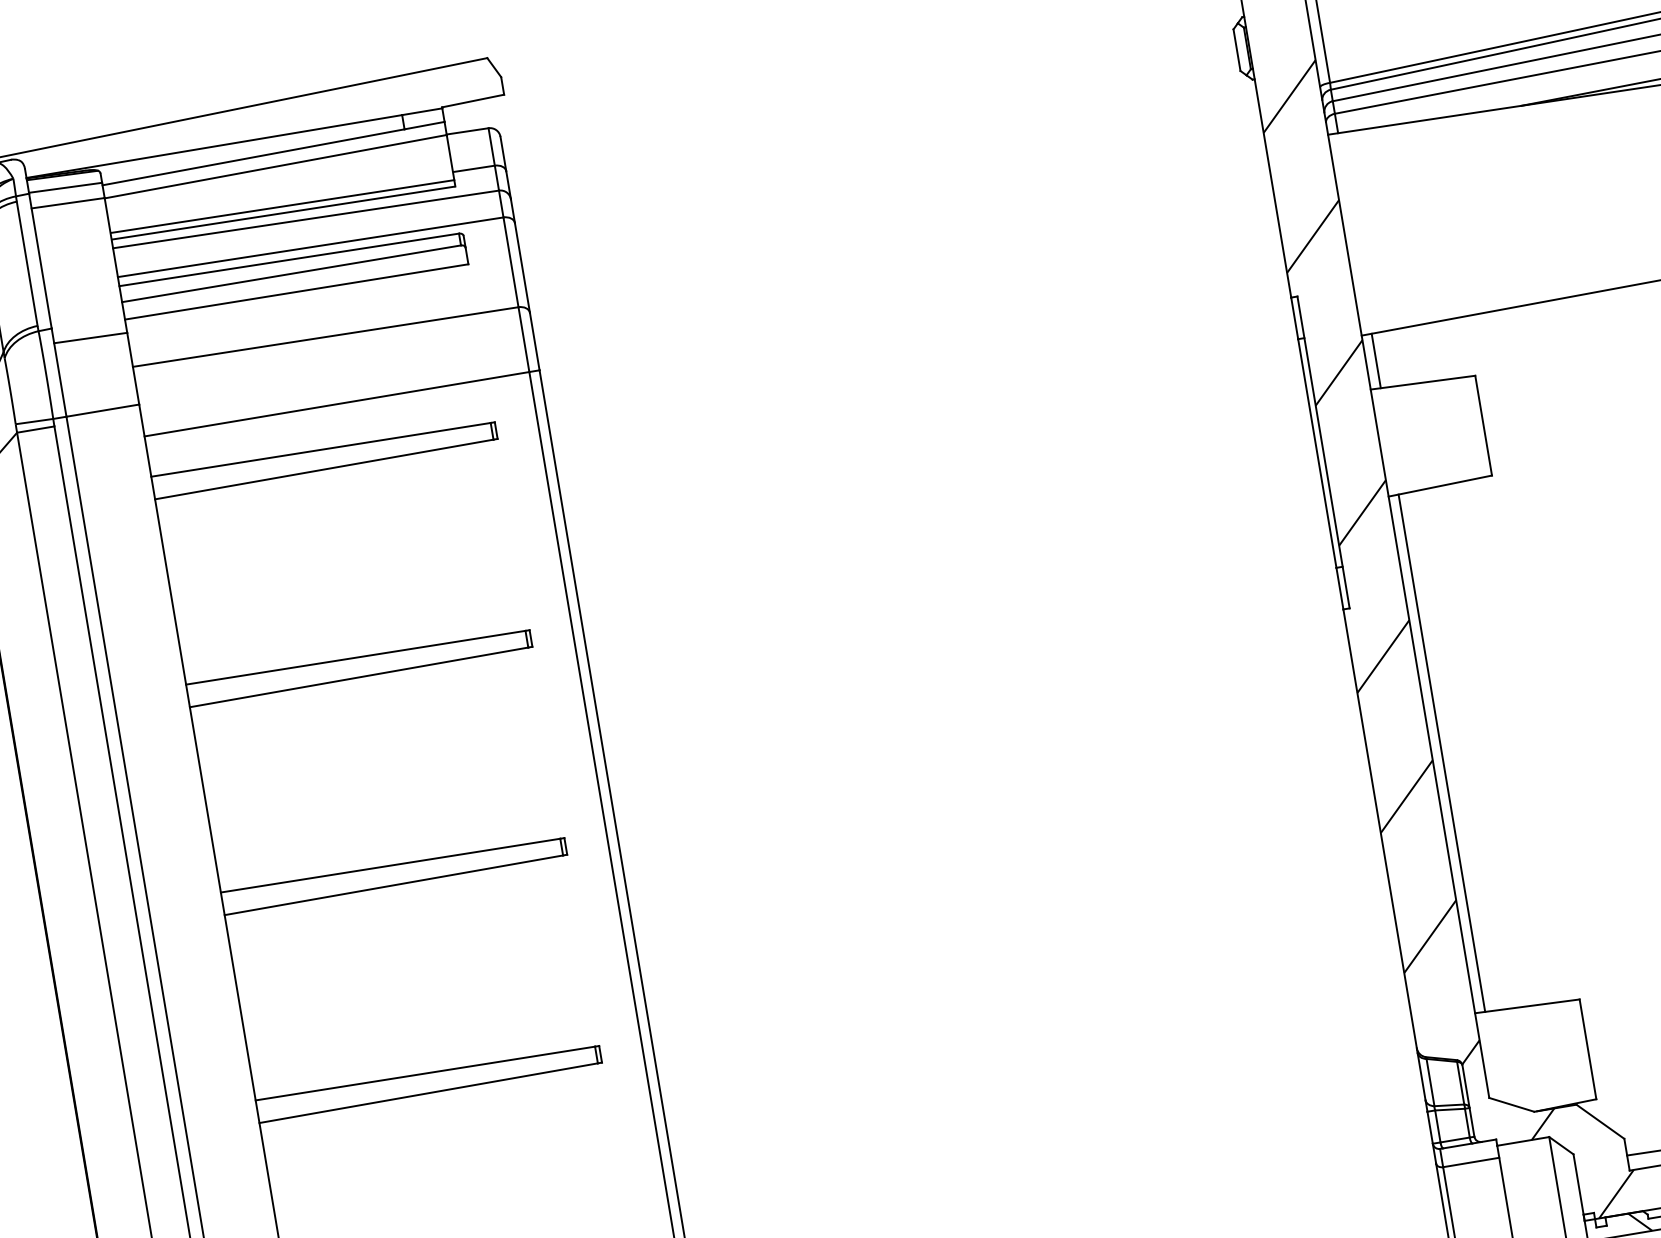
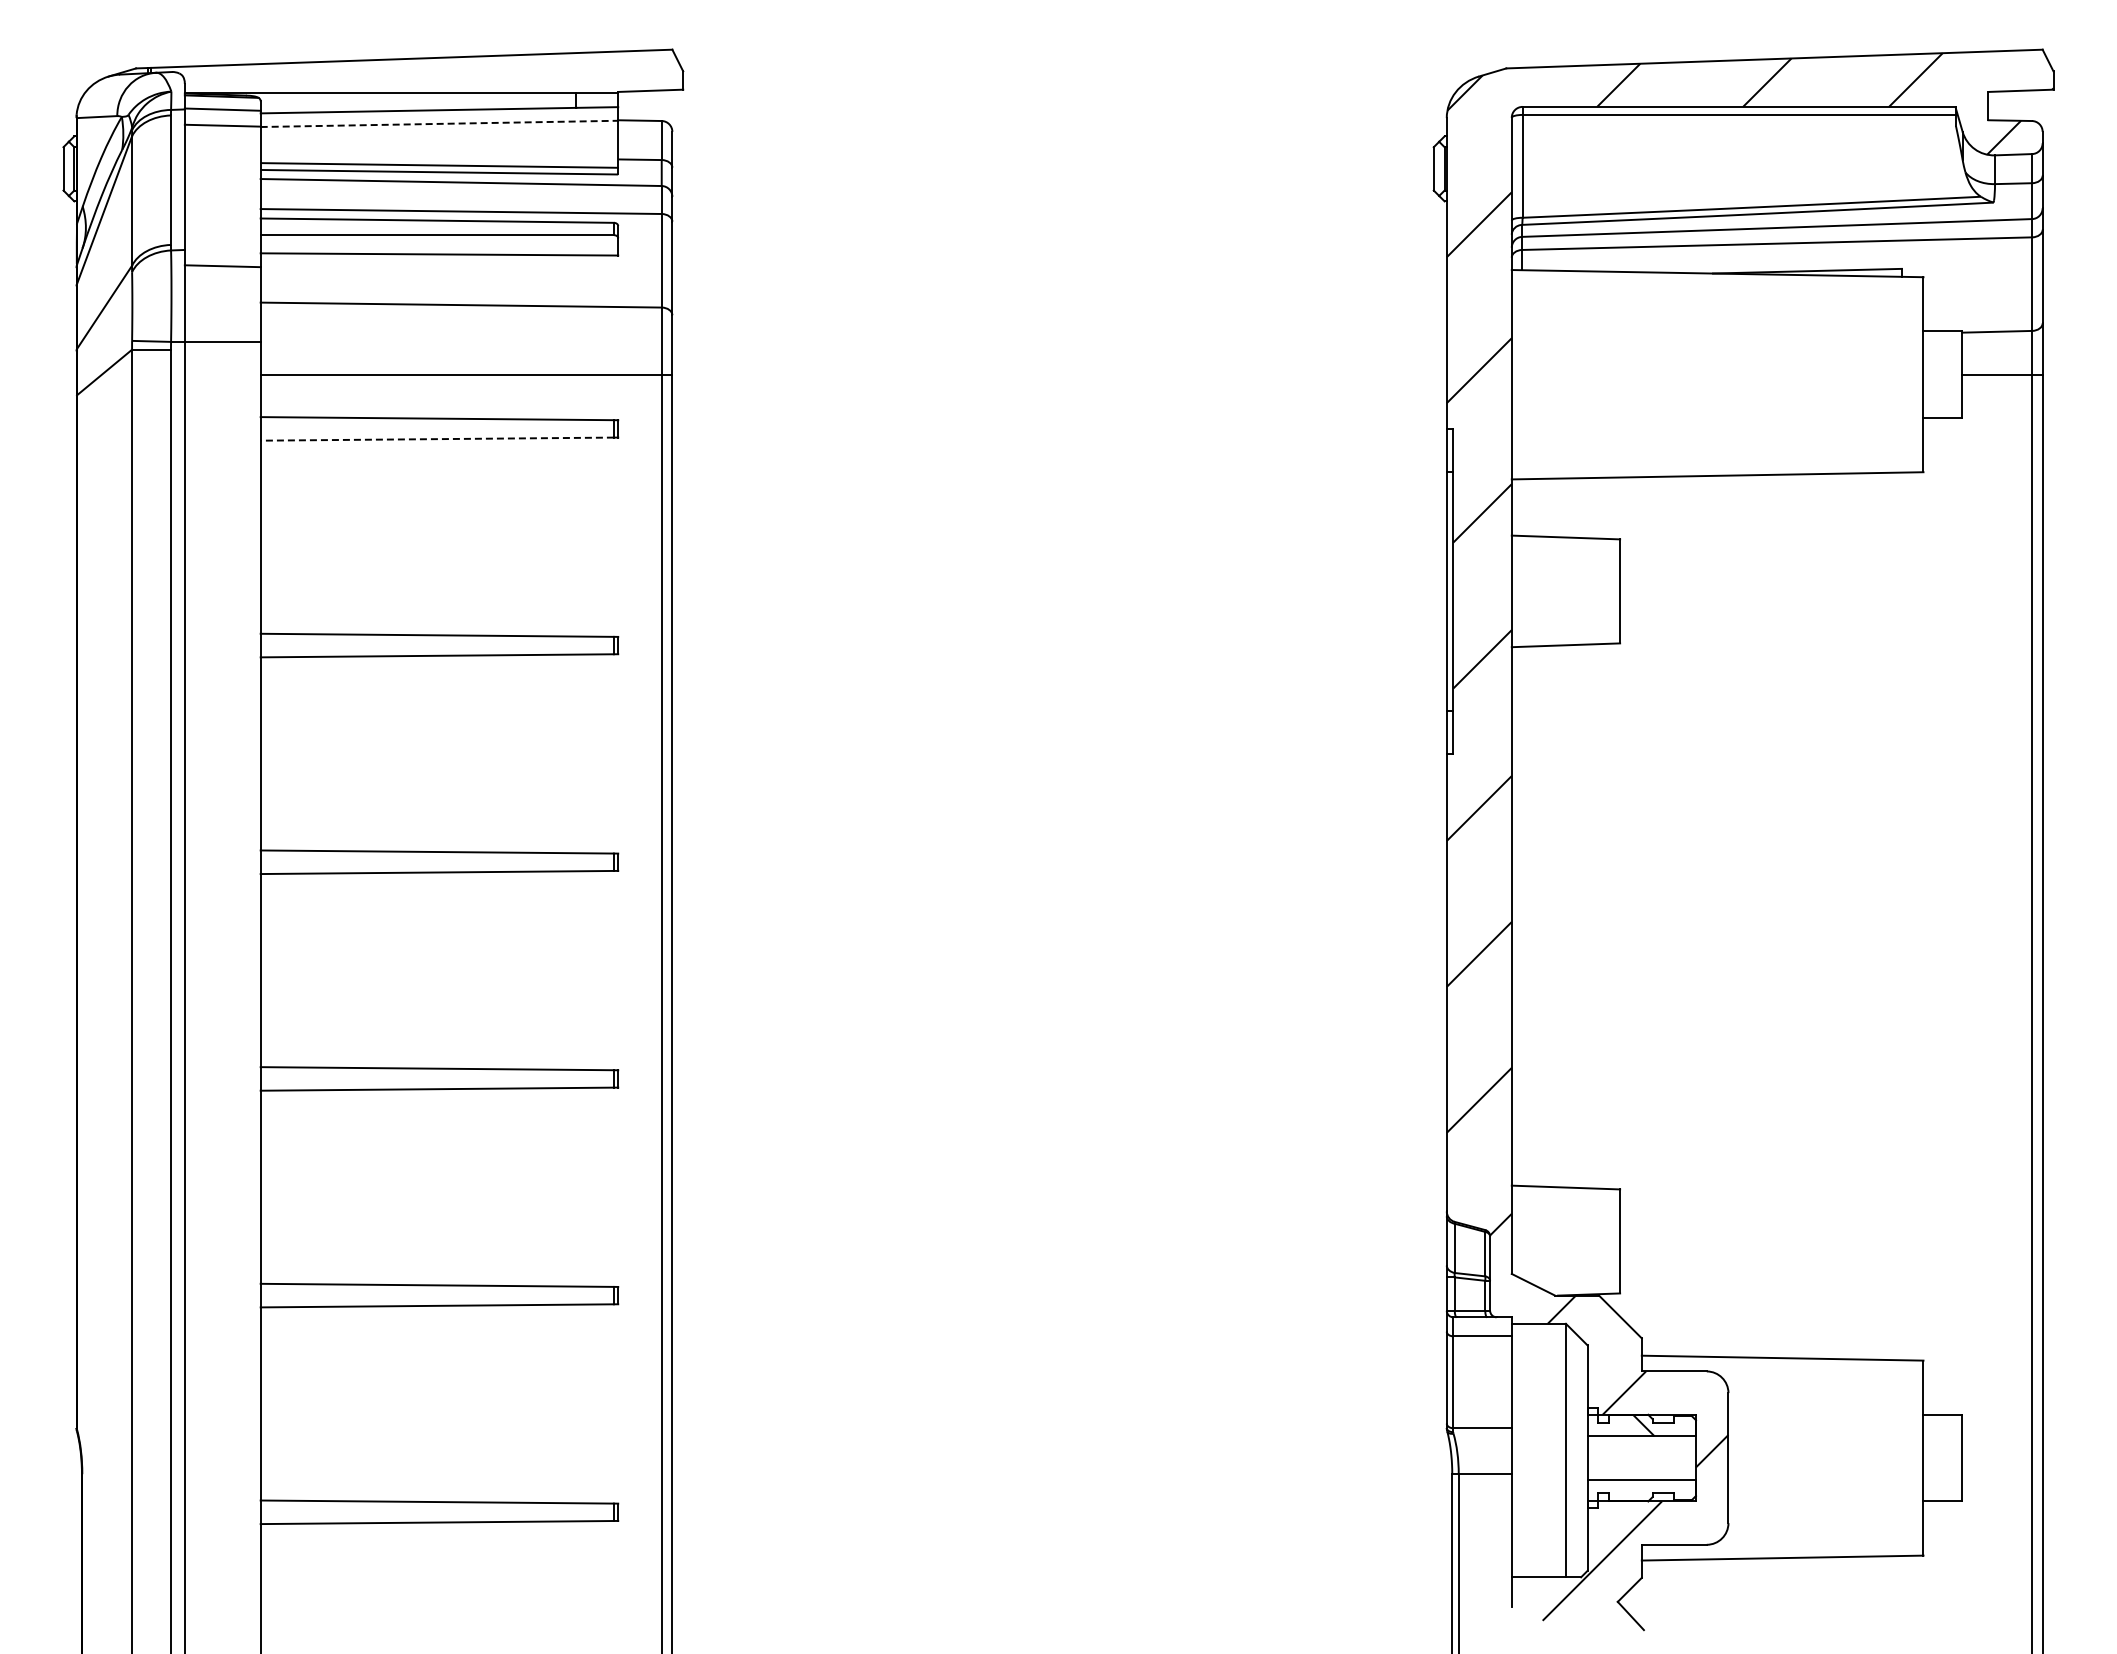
line: (275, 166) -> (439, 123), solid -> dashed
line: (1376, 360) -> (1522, 507), removed
line: (324, 469) -> (437, 439), solid -> dashed
line: (1442, 753) -> (1522, 916), removed

